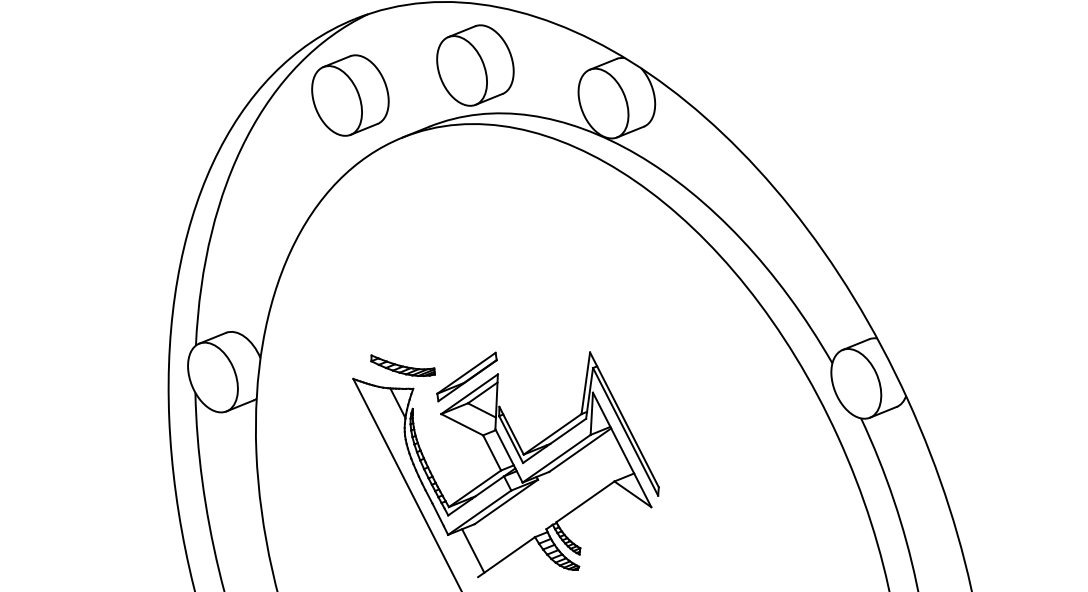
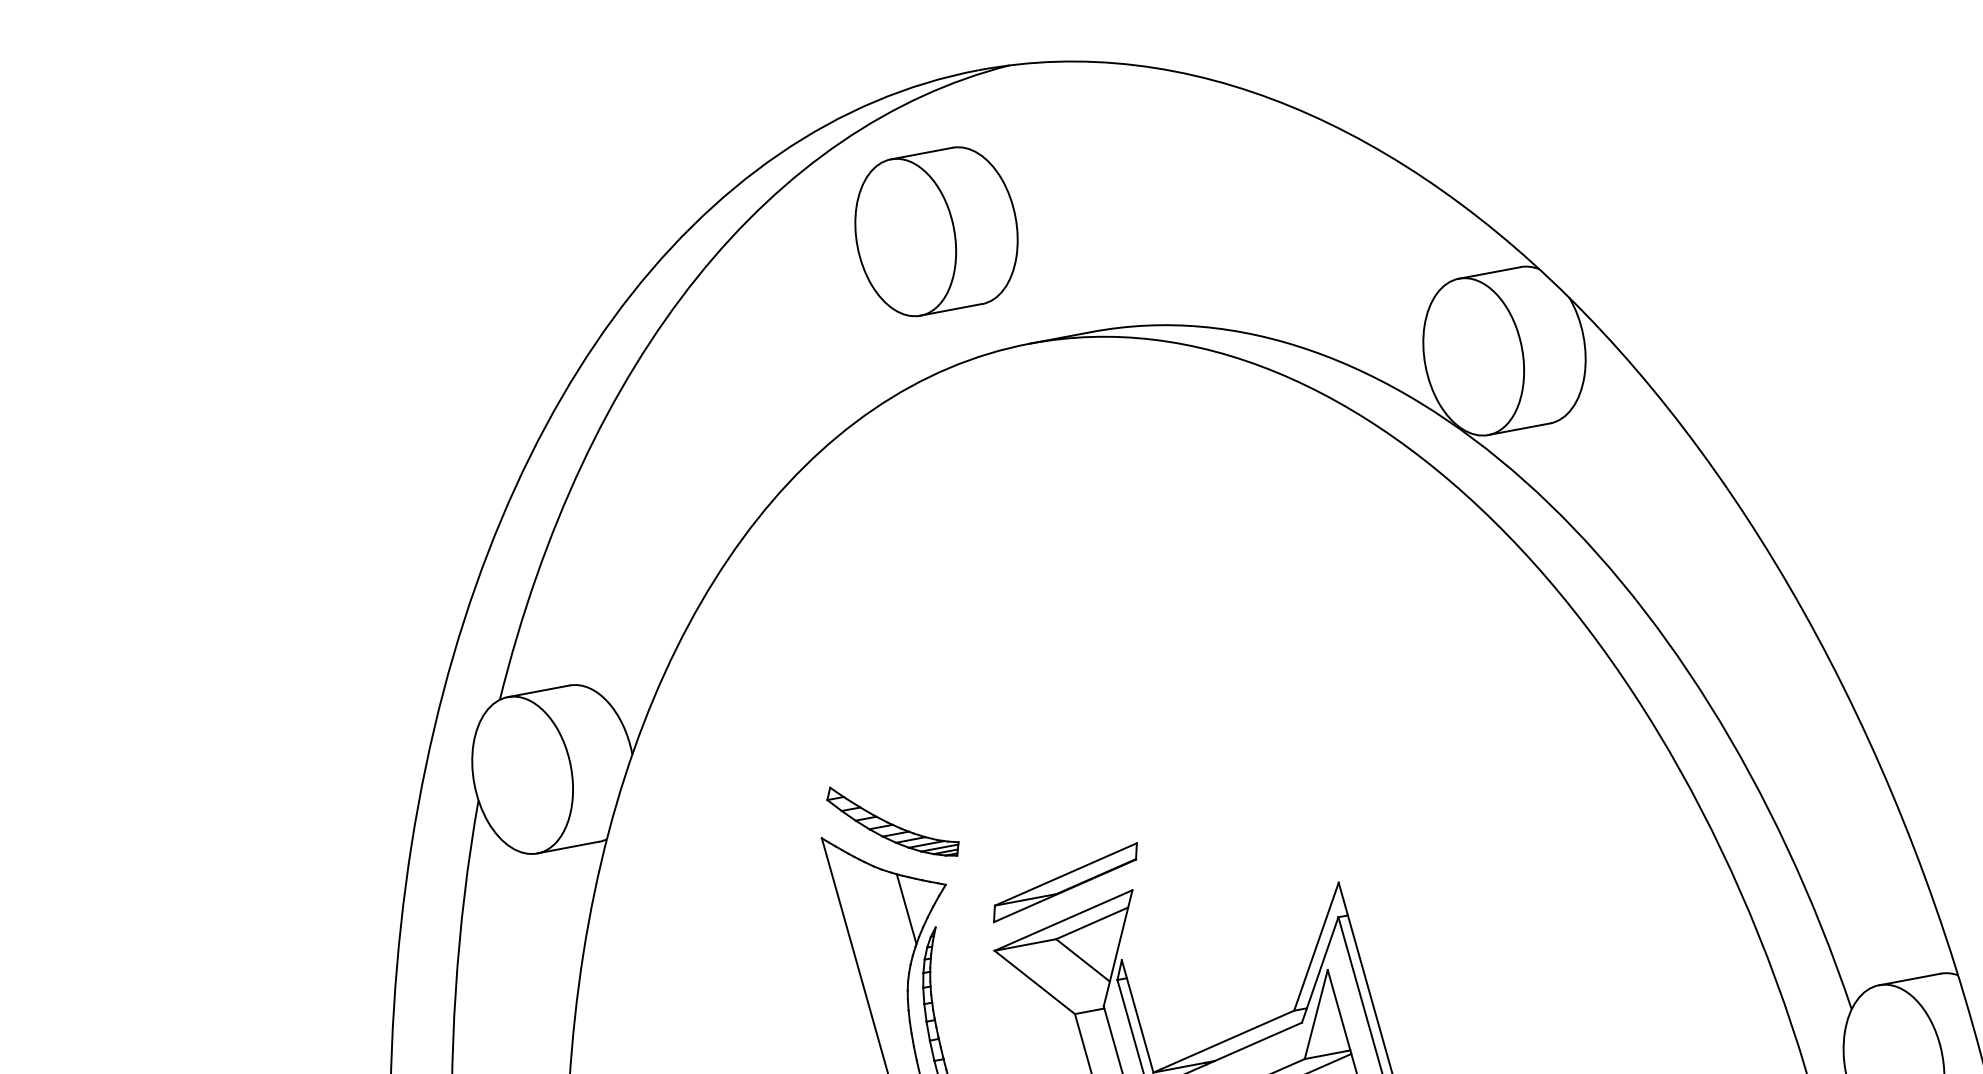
part: (475, 65) -> (1216, 220), removed
part: (402, 365) -> (891, 822), moved

